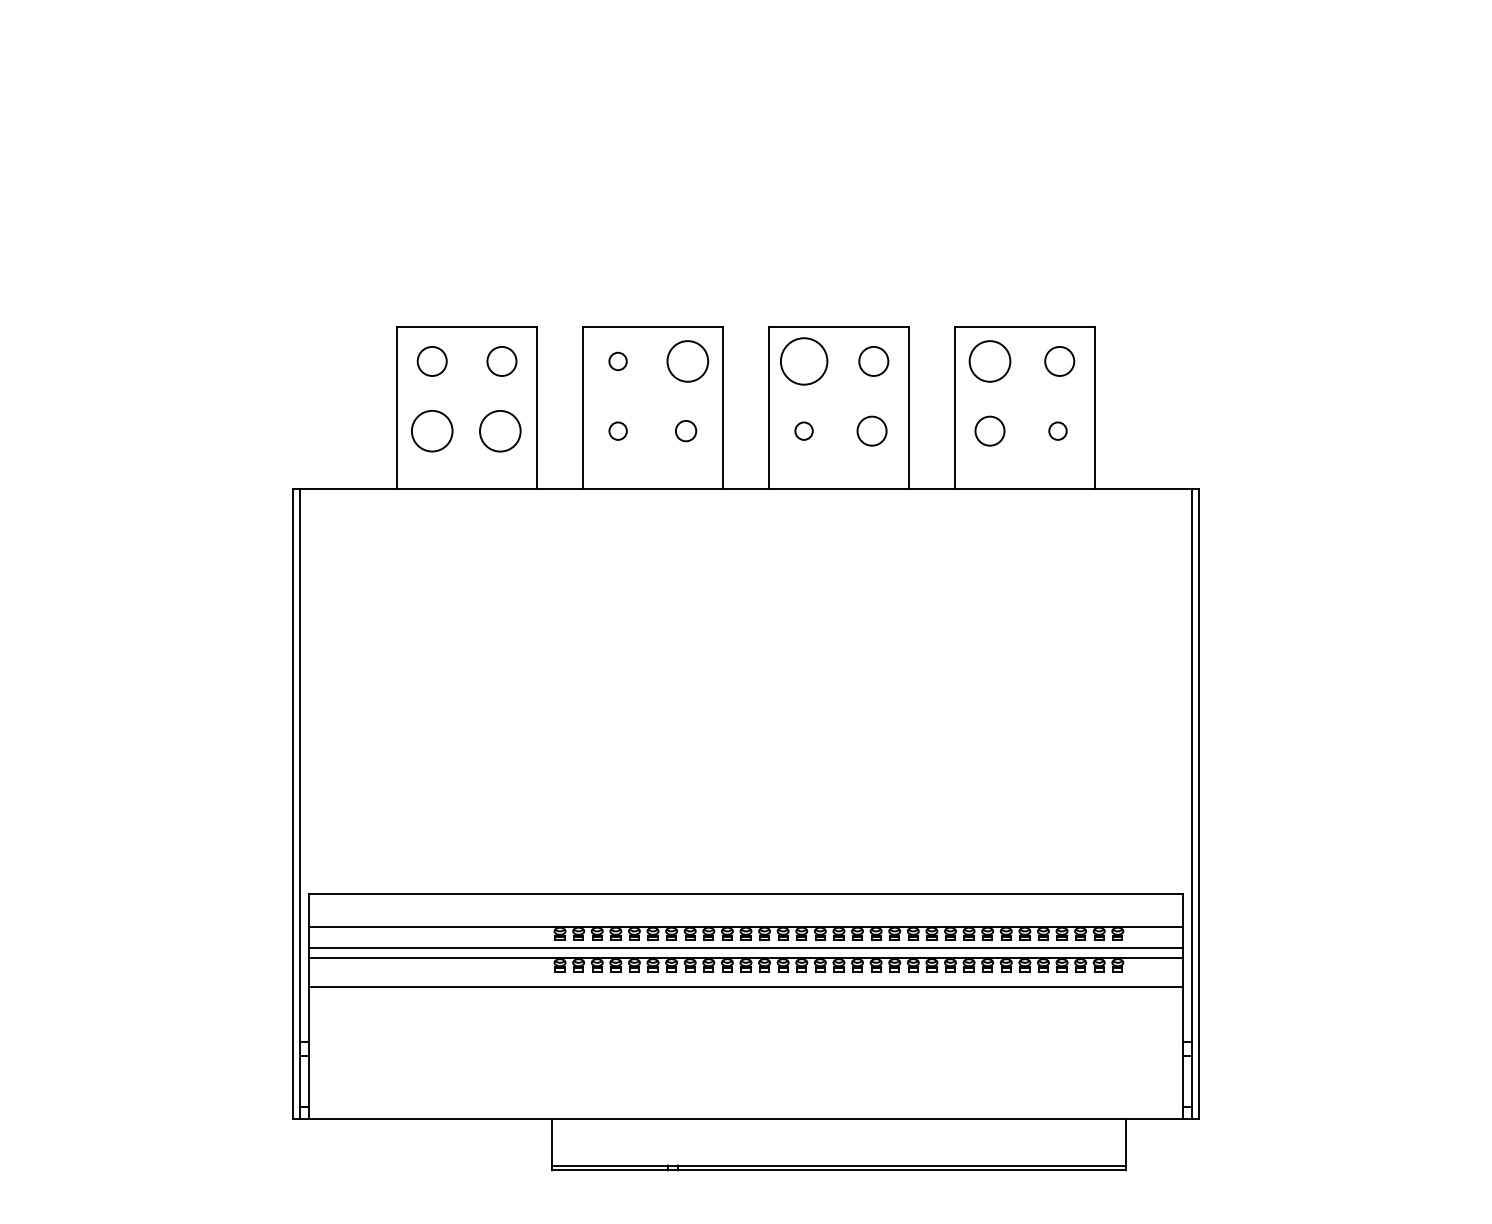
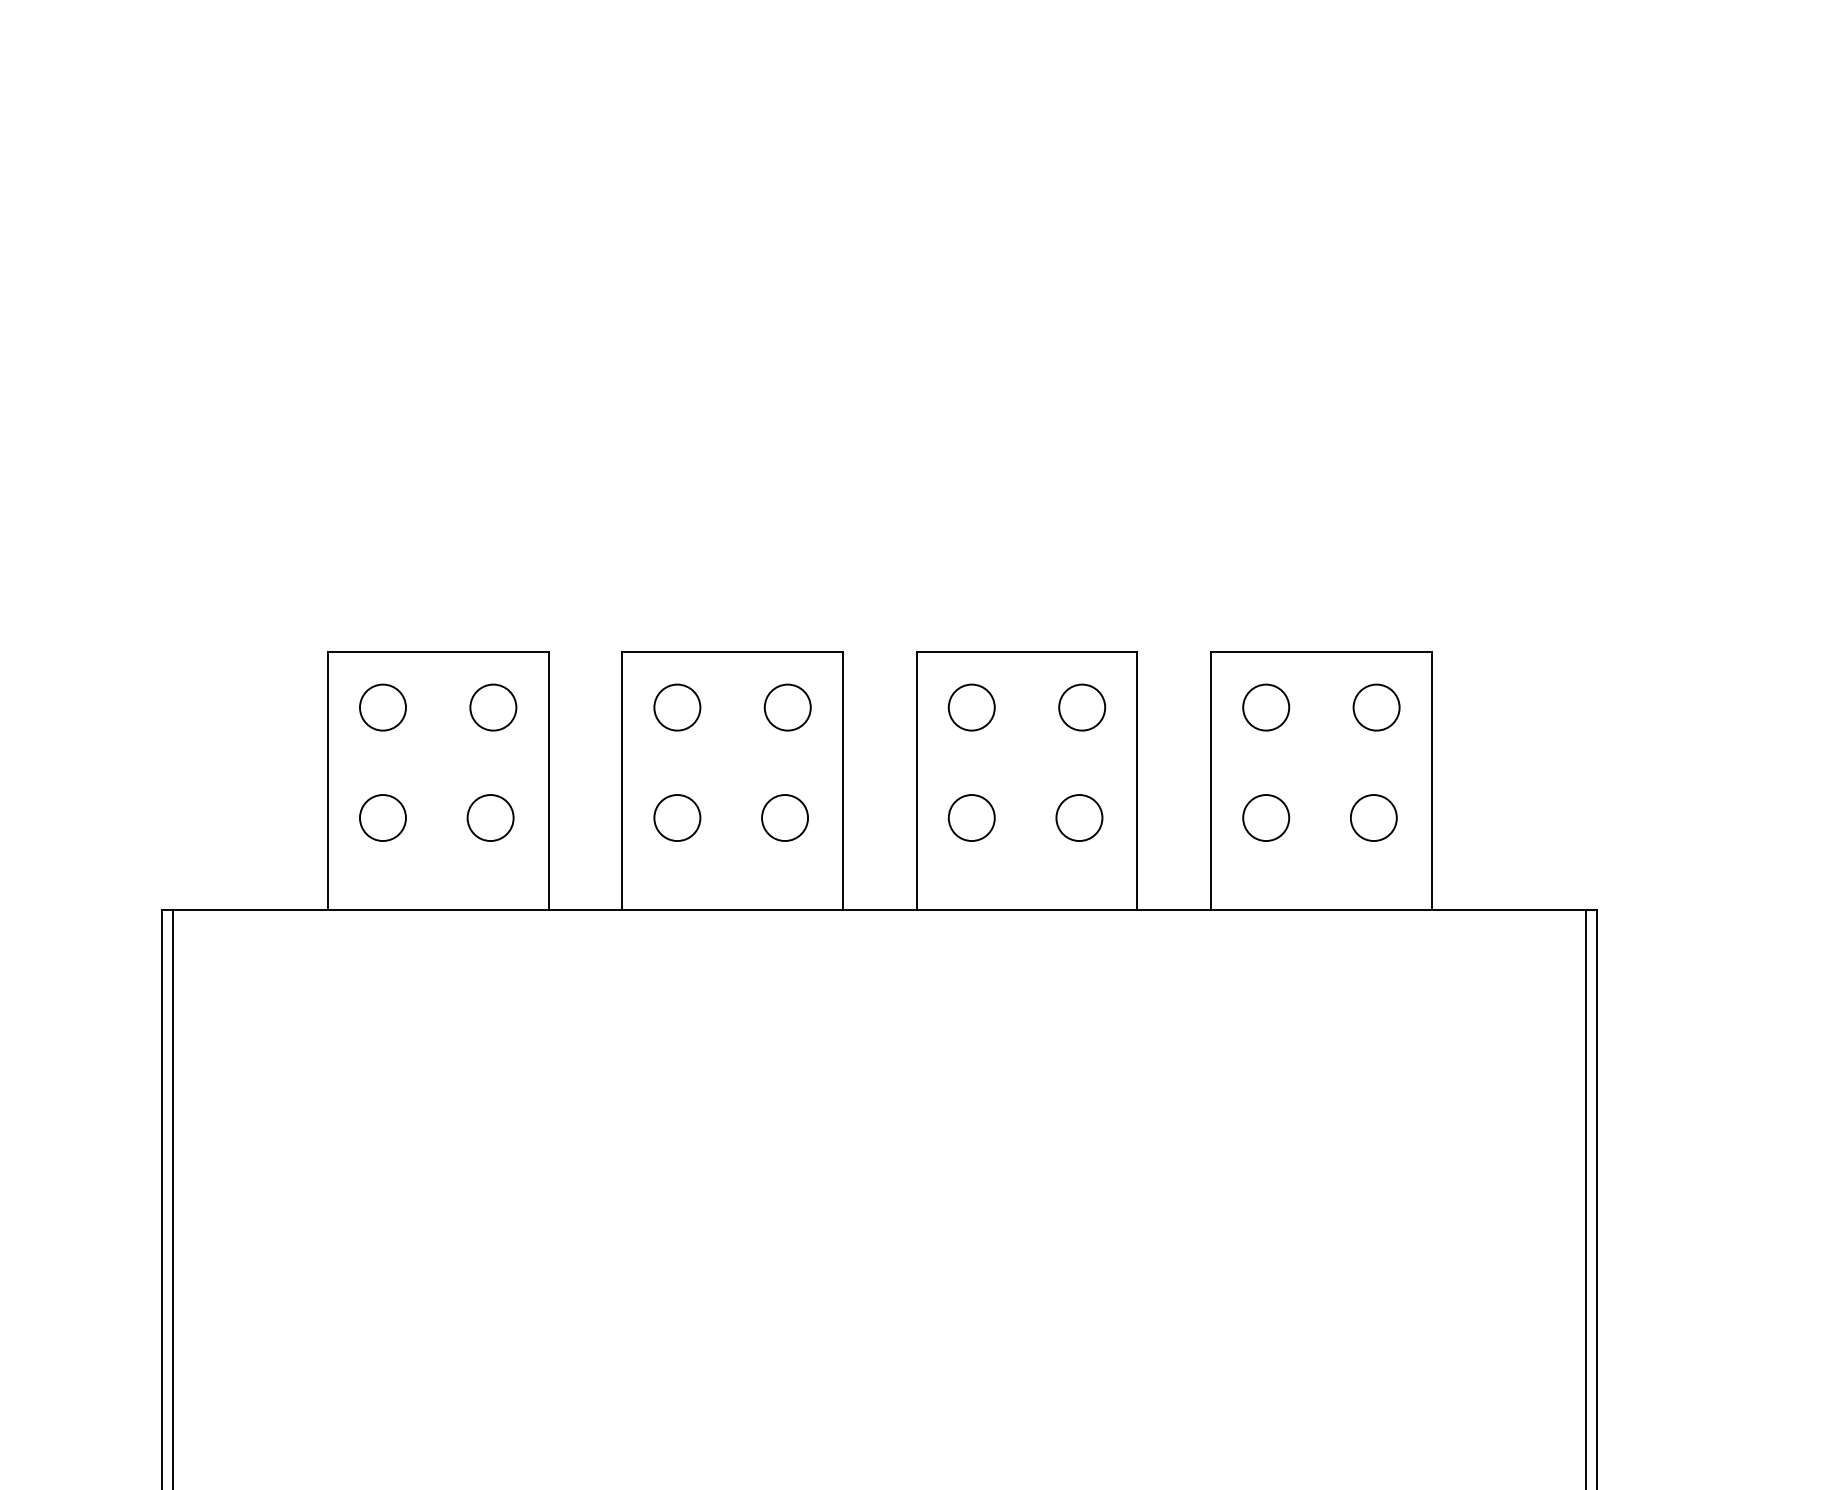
circle: (989, 360) -> (1265, 706), size x0.71
circle: (617, 361) -> (676, 707), size x1.67
circle: (687, 361) -> (787, 707), size x0.71
circle: (803, 361) -> (970, 707), size x0.62
circle: (431, 430) -> (381, 816), size x0.71
circle: (499, 430) -> (489, 816), size x0.71
circle: (617, 430) -> (676, 816), size x1.67
circle: (685, 430) -> (784, 816), size x1.43
circle: (803, 430) -> (970, 816), size x1.67
circle: (1057, 430) -> (1373, 816), size x1.67

